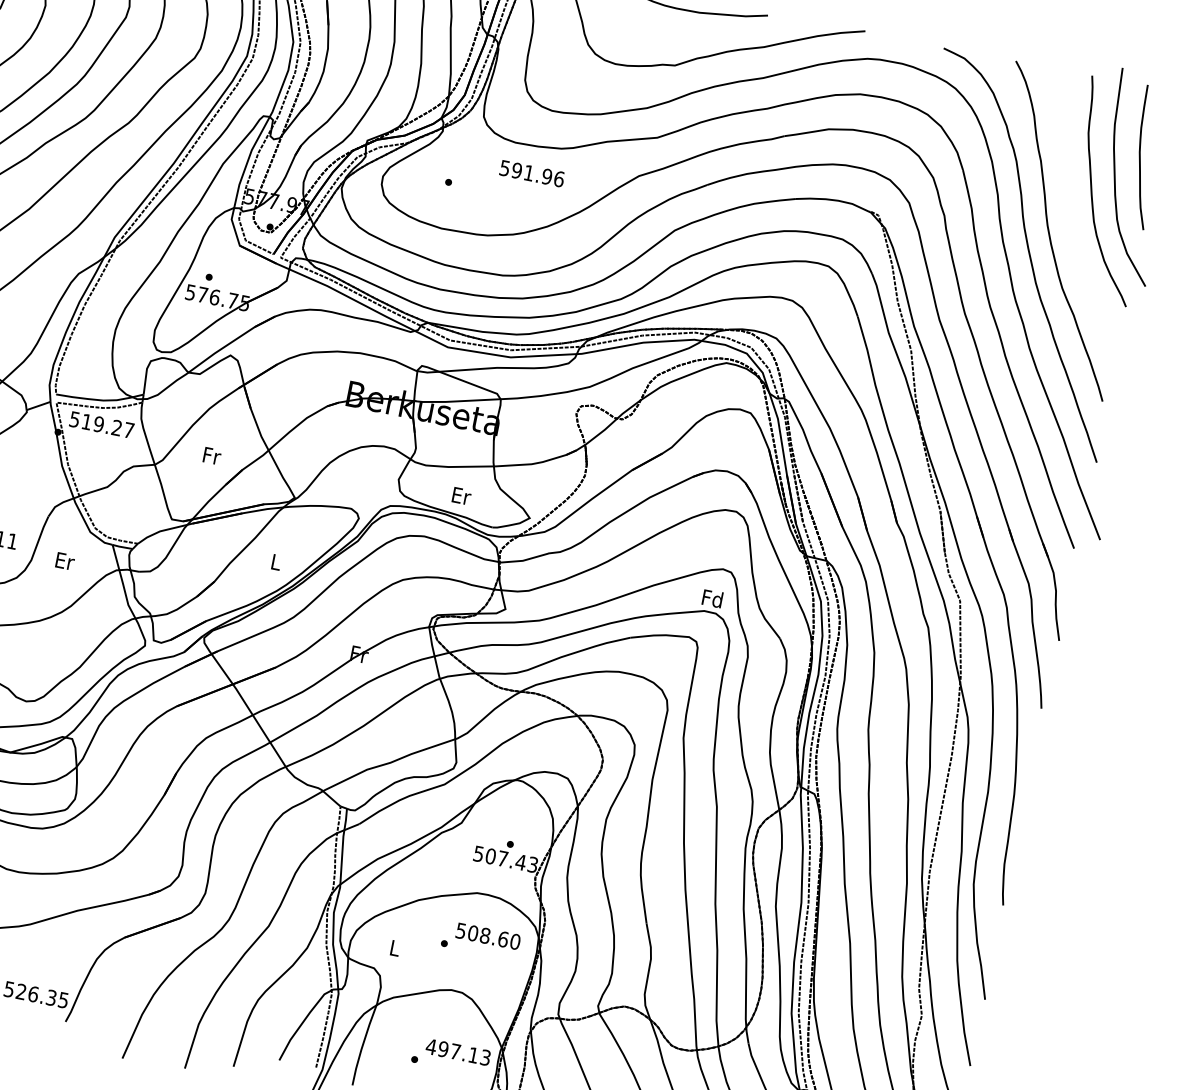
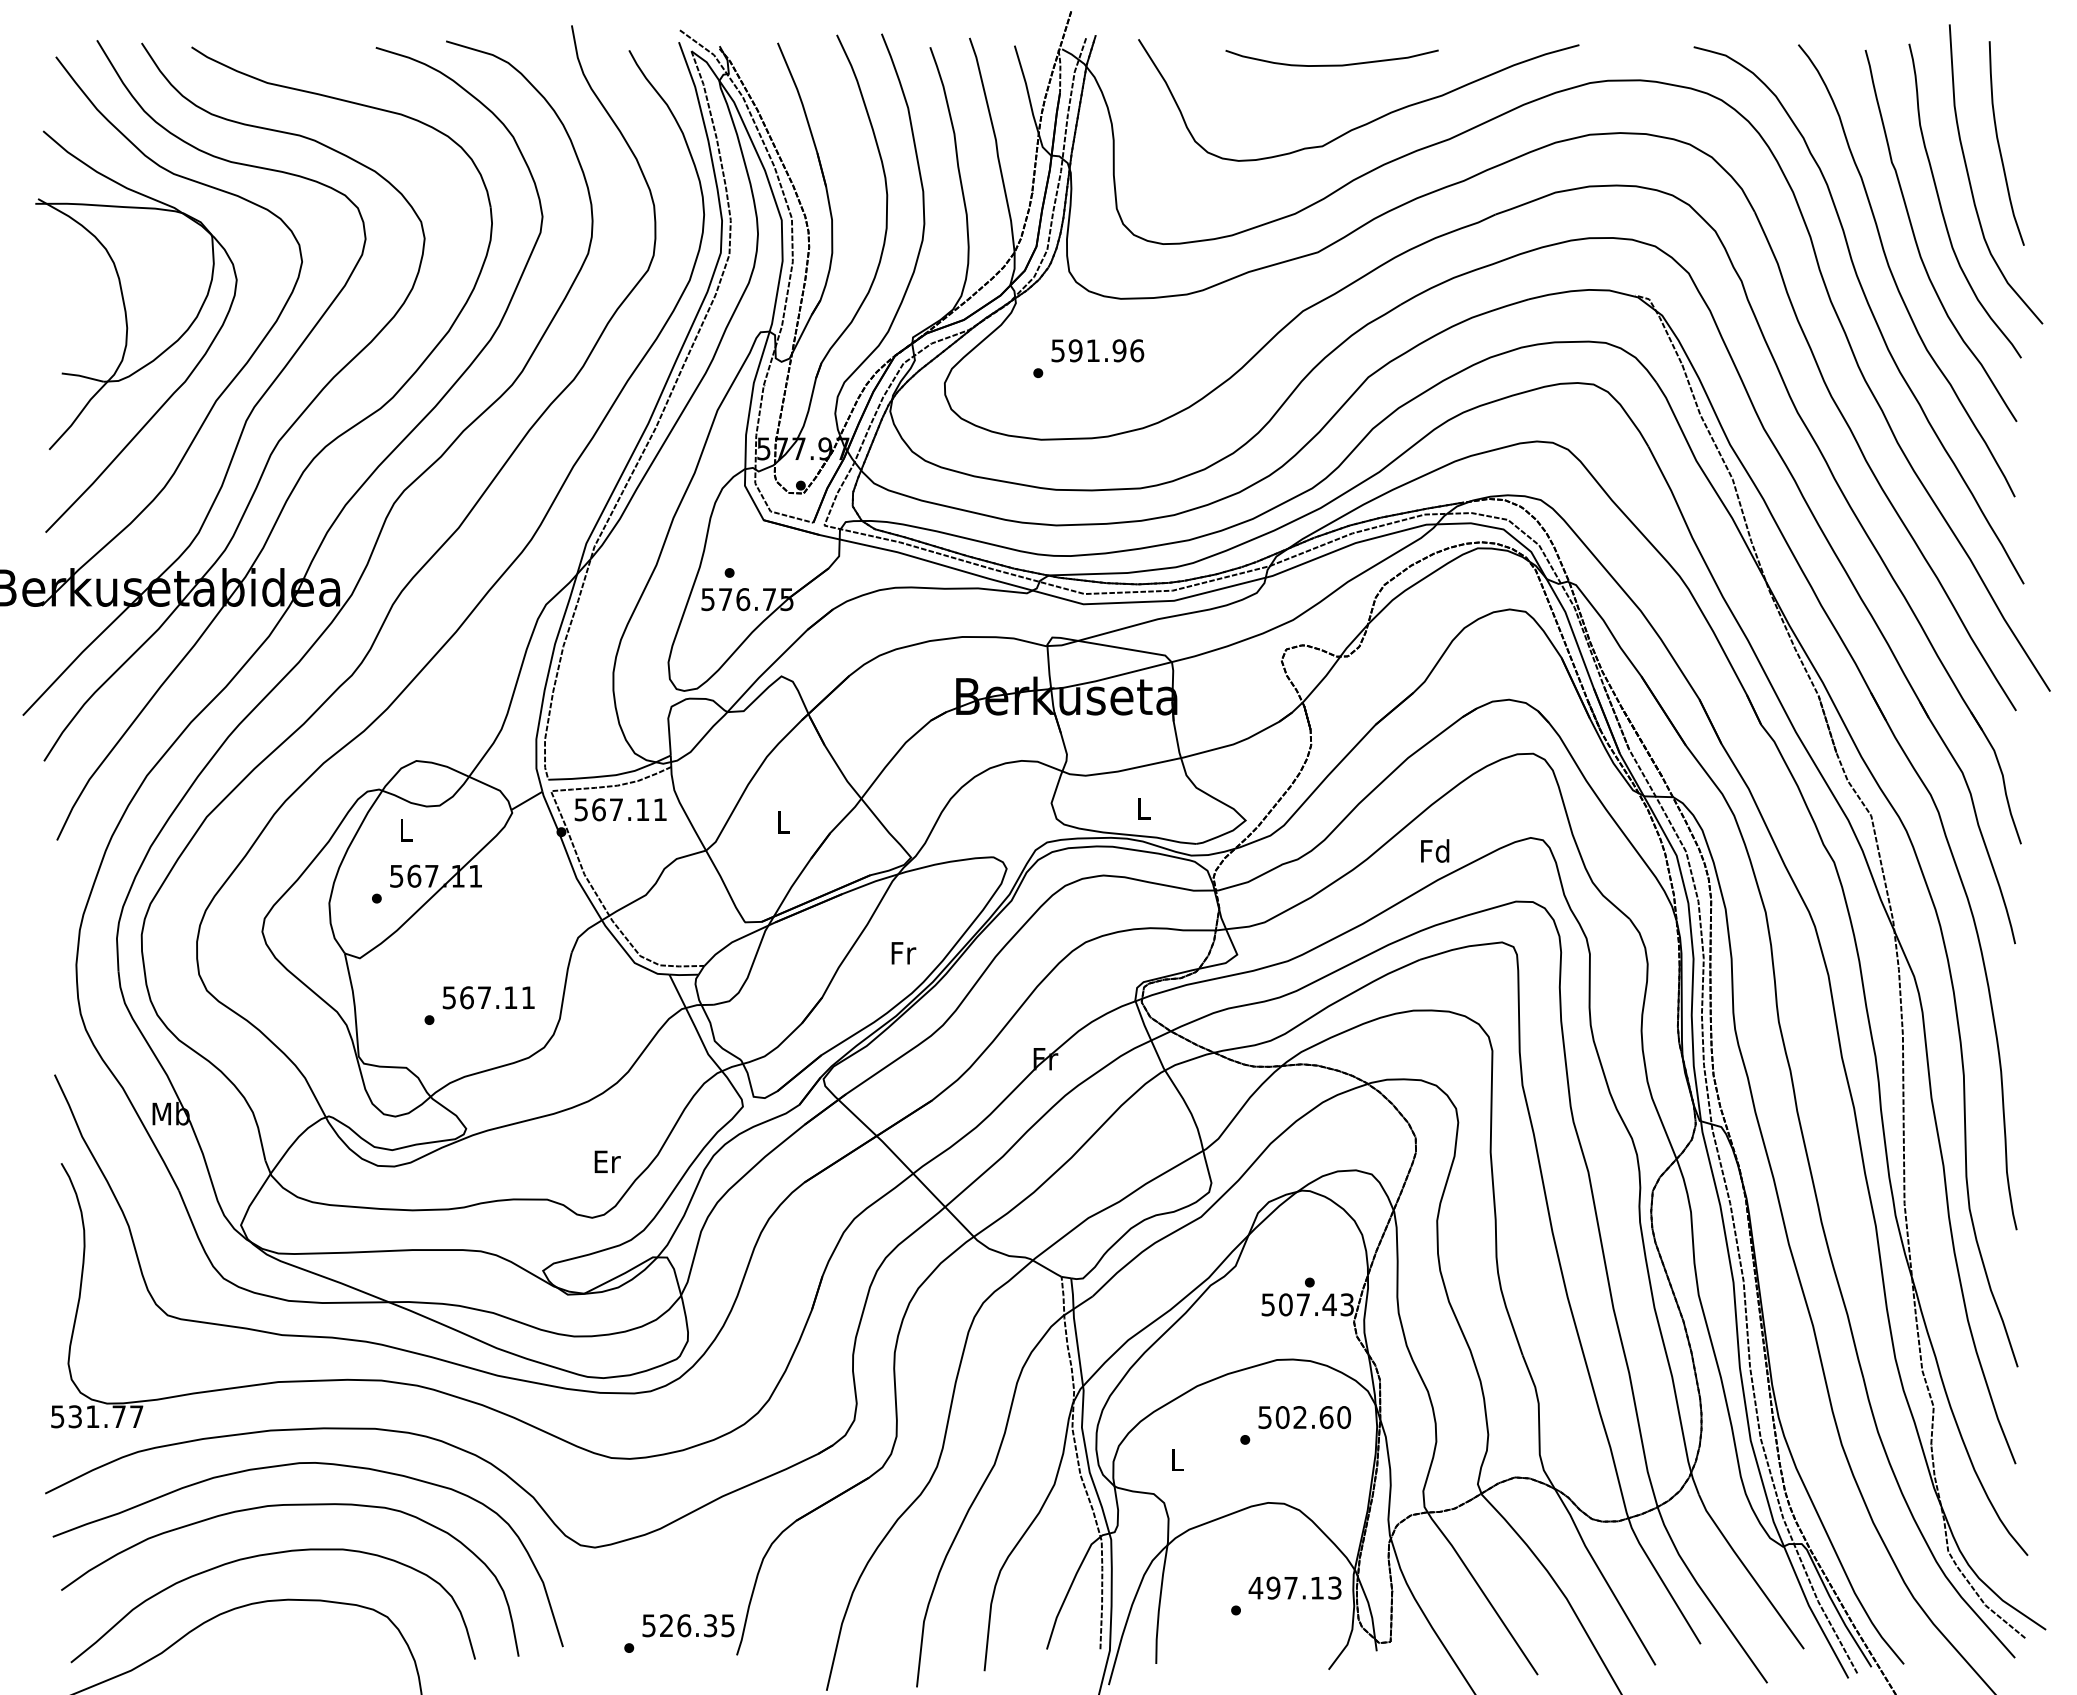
text: (532, 173) -> (1097, 350), moved
curve: (1070, 213) -> (1917, 242), added
text: (107, 426) -> (629, 809), 519.27 -> 567.11
text: (211, 456) -> (783, 822), Fr -> L
text: (461, 496) -> (1144, 808), Er -> L
text: (65, 561) -> (607, 1161), moved
text: (276, 562) -> (903, 953), L -> Fr
text: (712, 598) -> (1435, 850), moved
text: (485, 935) -> (1300, 1417), 508.60 -> 502.60

